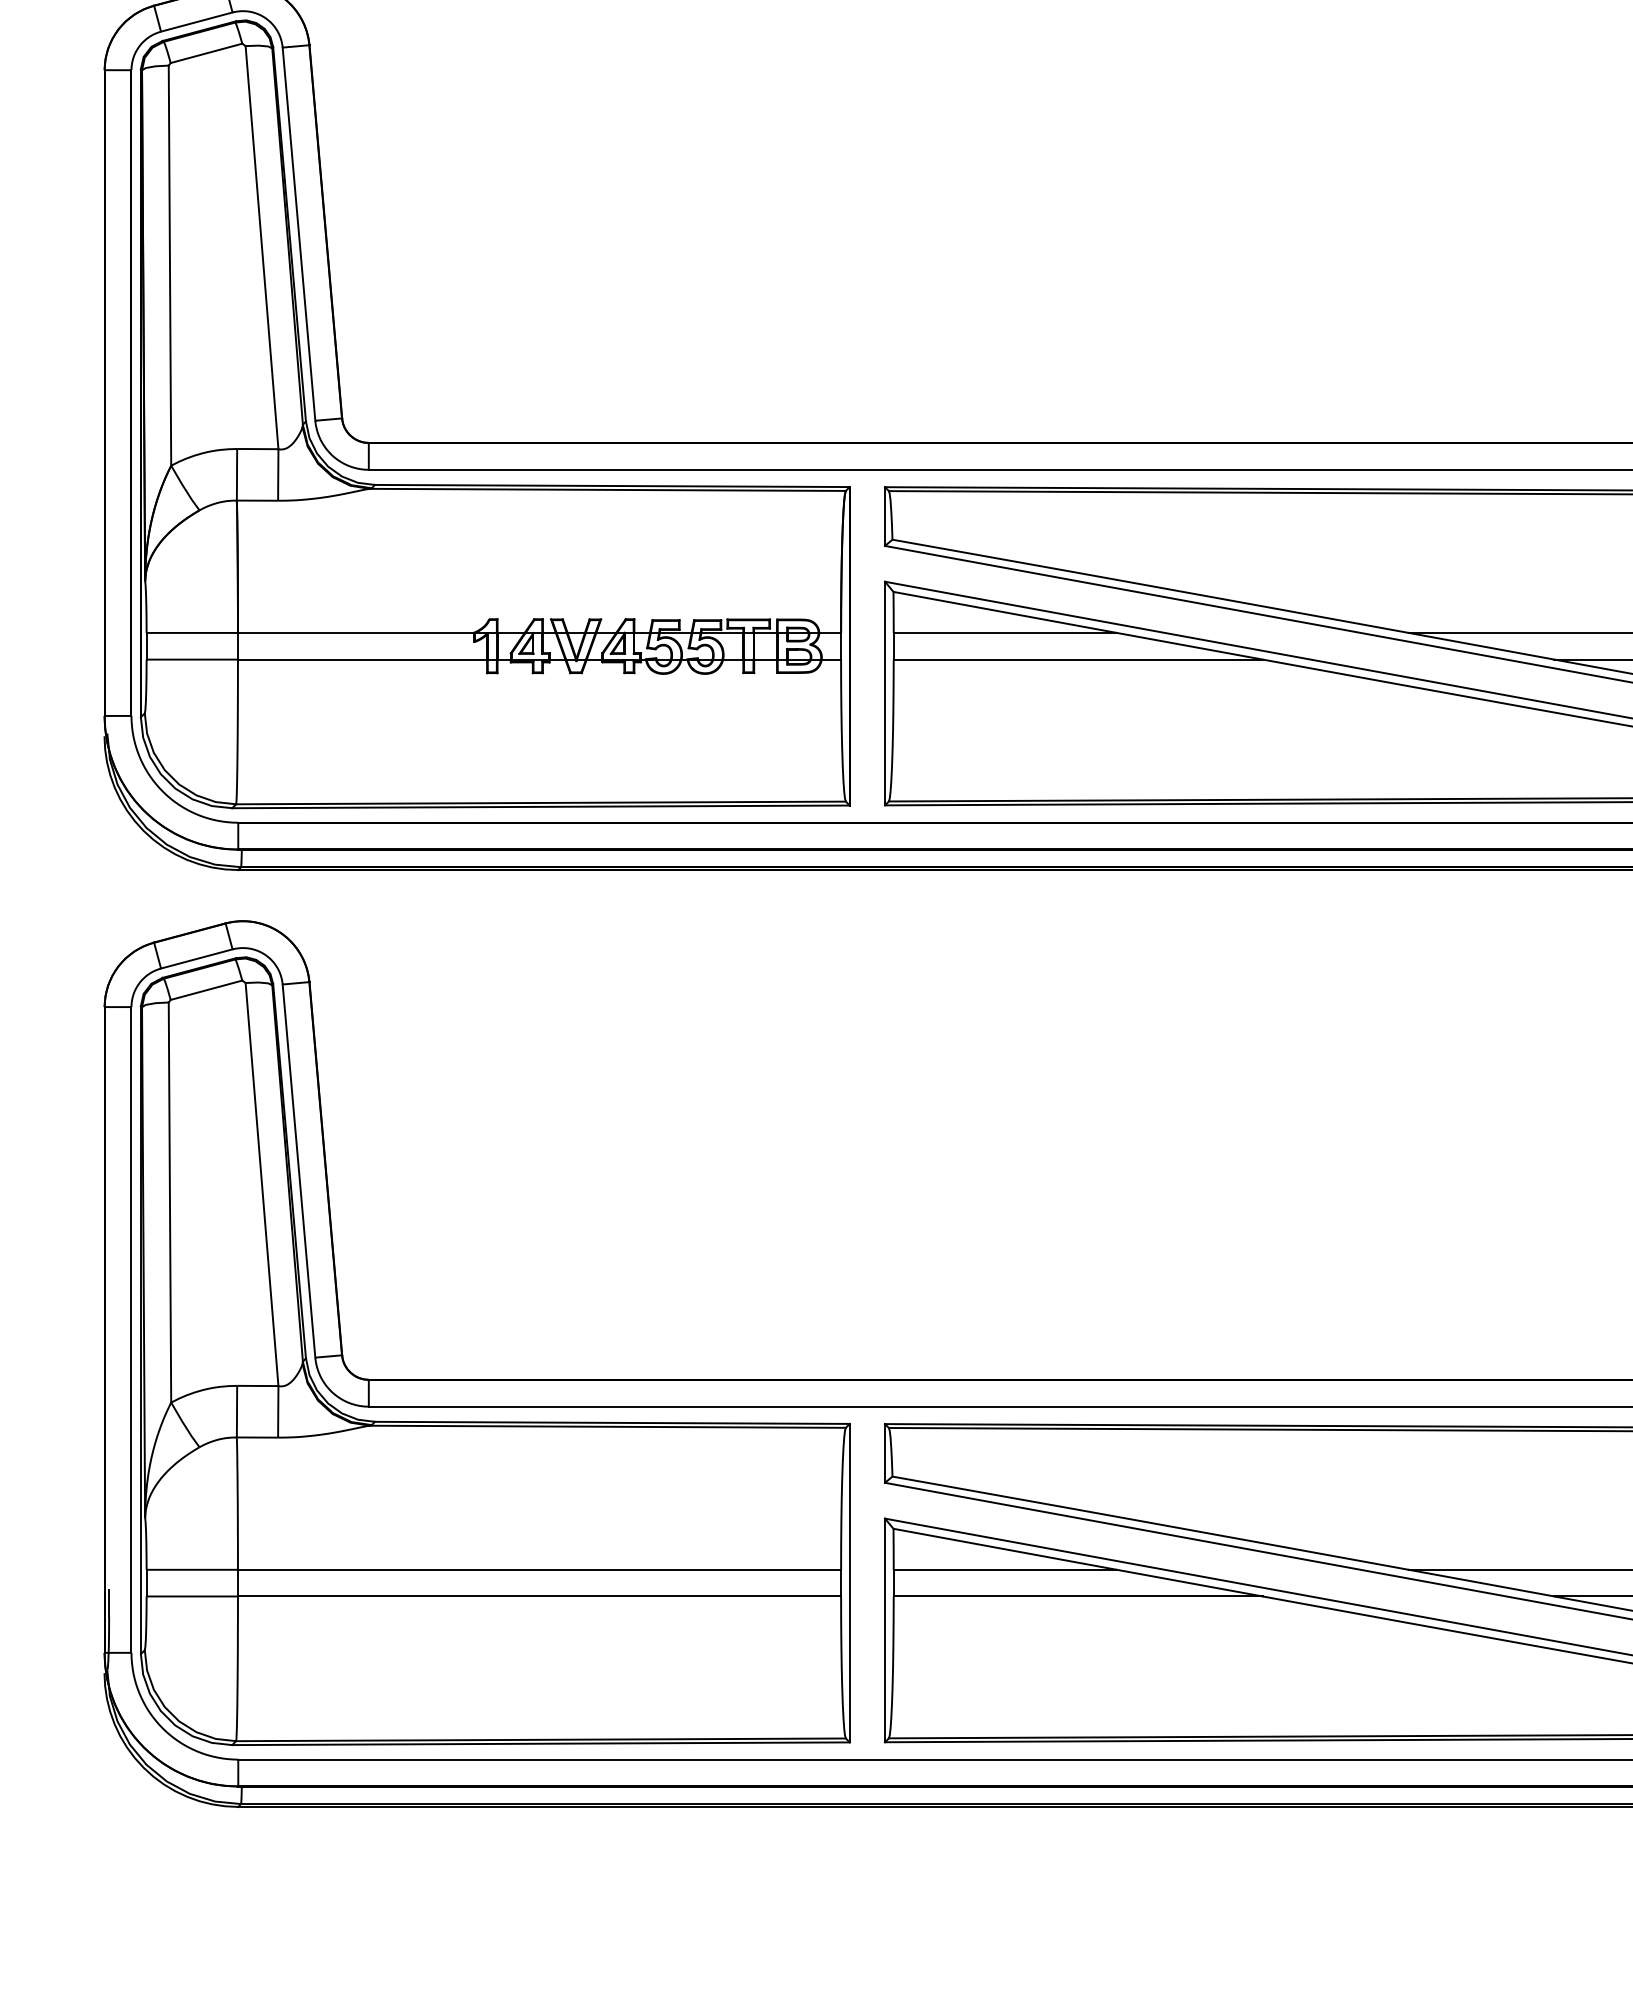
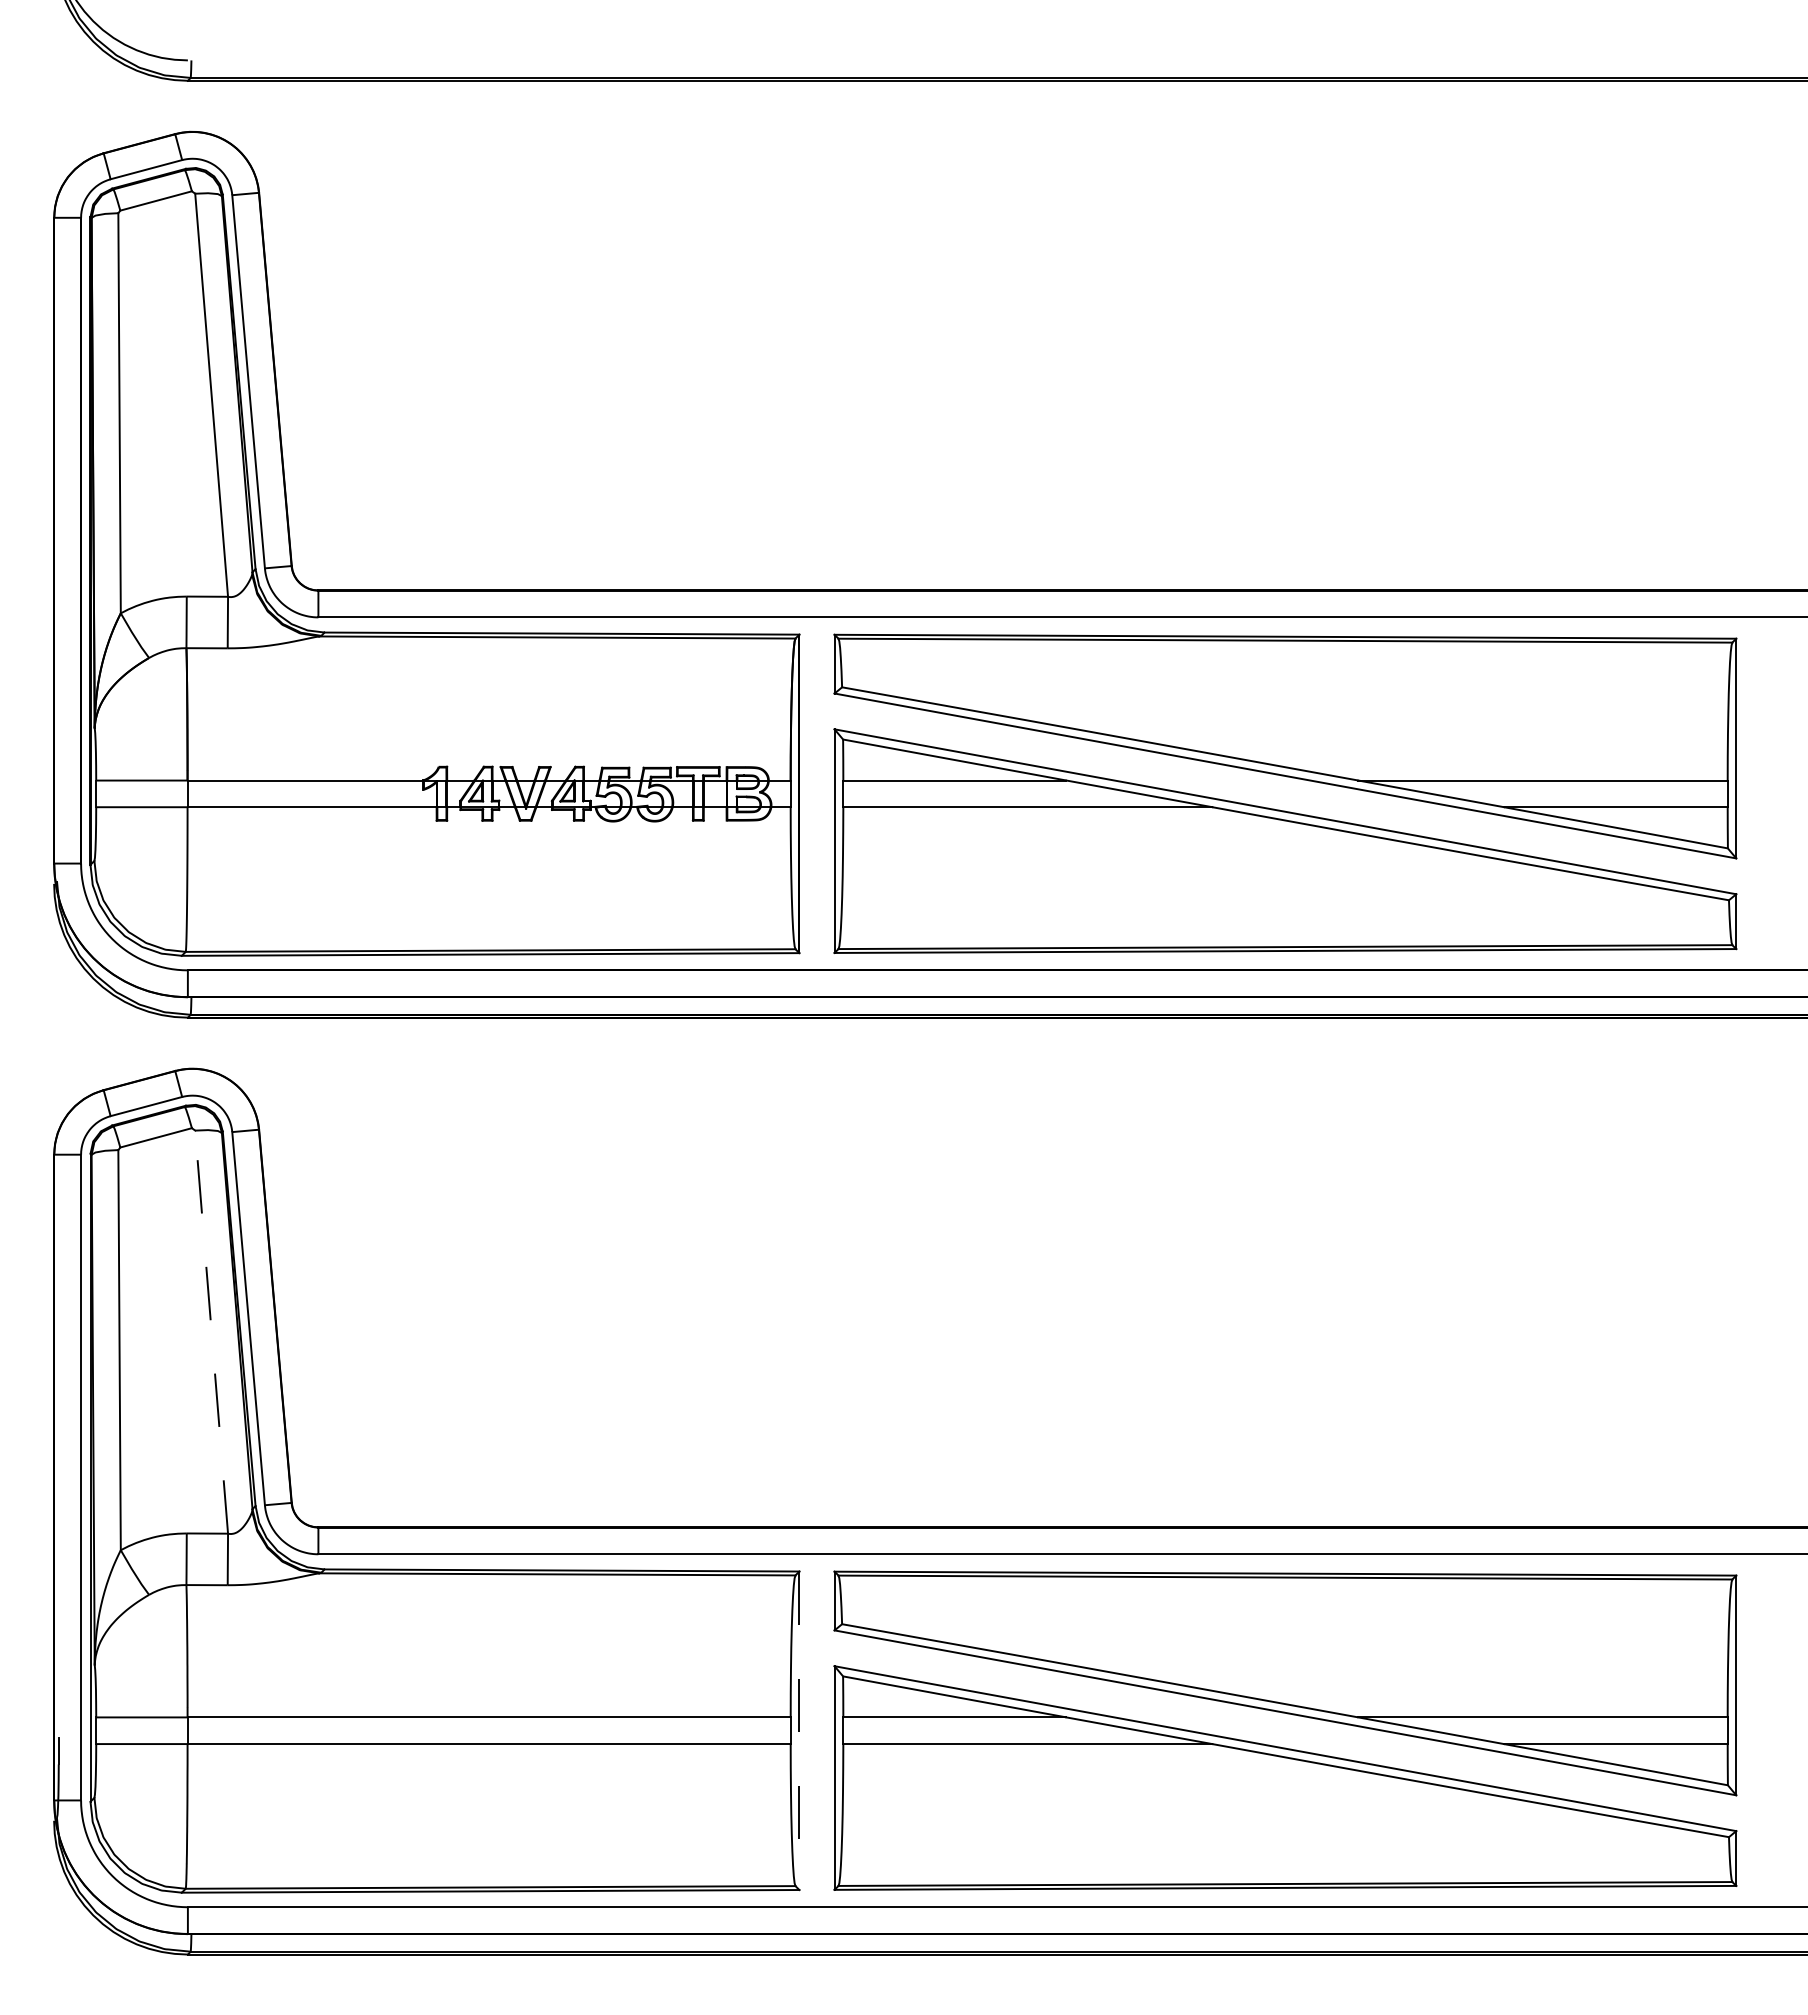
line: (261, 1183) -> (211, 1331), solid -> dashed
line: (849, 1583) -> (799, 1731), solid -> dashed

